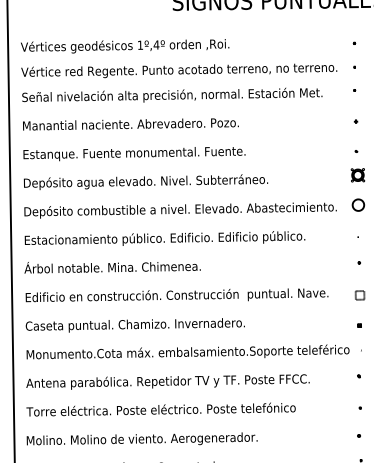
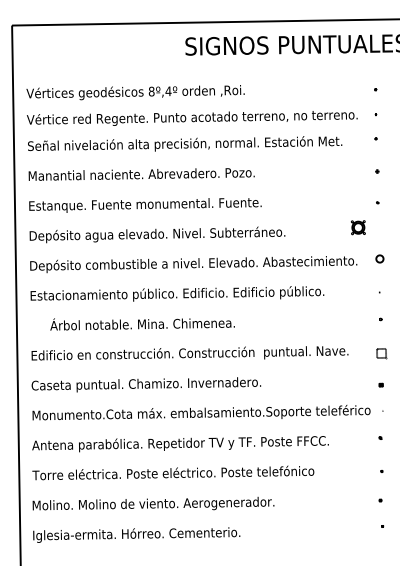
text: (140, 45) -> (151, 91), 1º,4º -> 8º,4º
part: (358, 175) -> (358, 227), moved
part: (358, 204) -> (379, 258), size x0.6
text: (112, 267) -> (142, 324), moved

